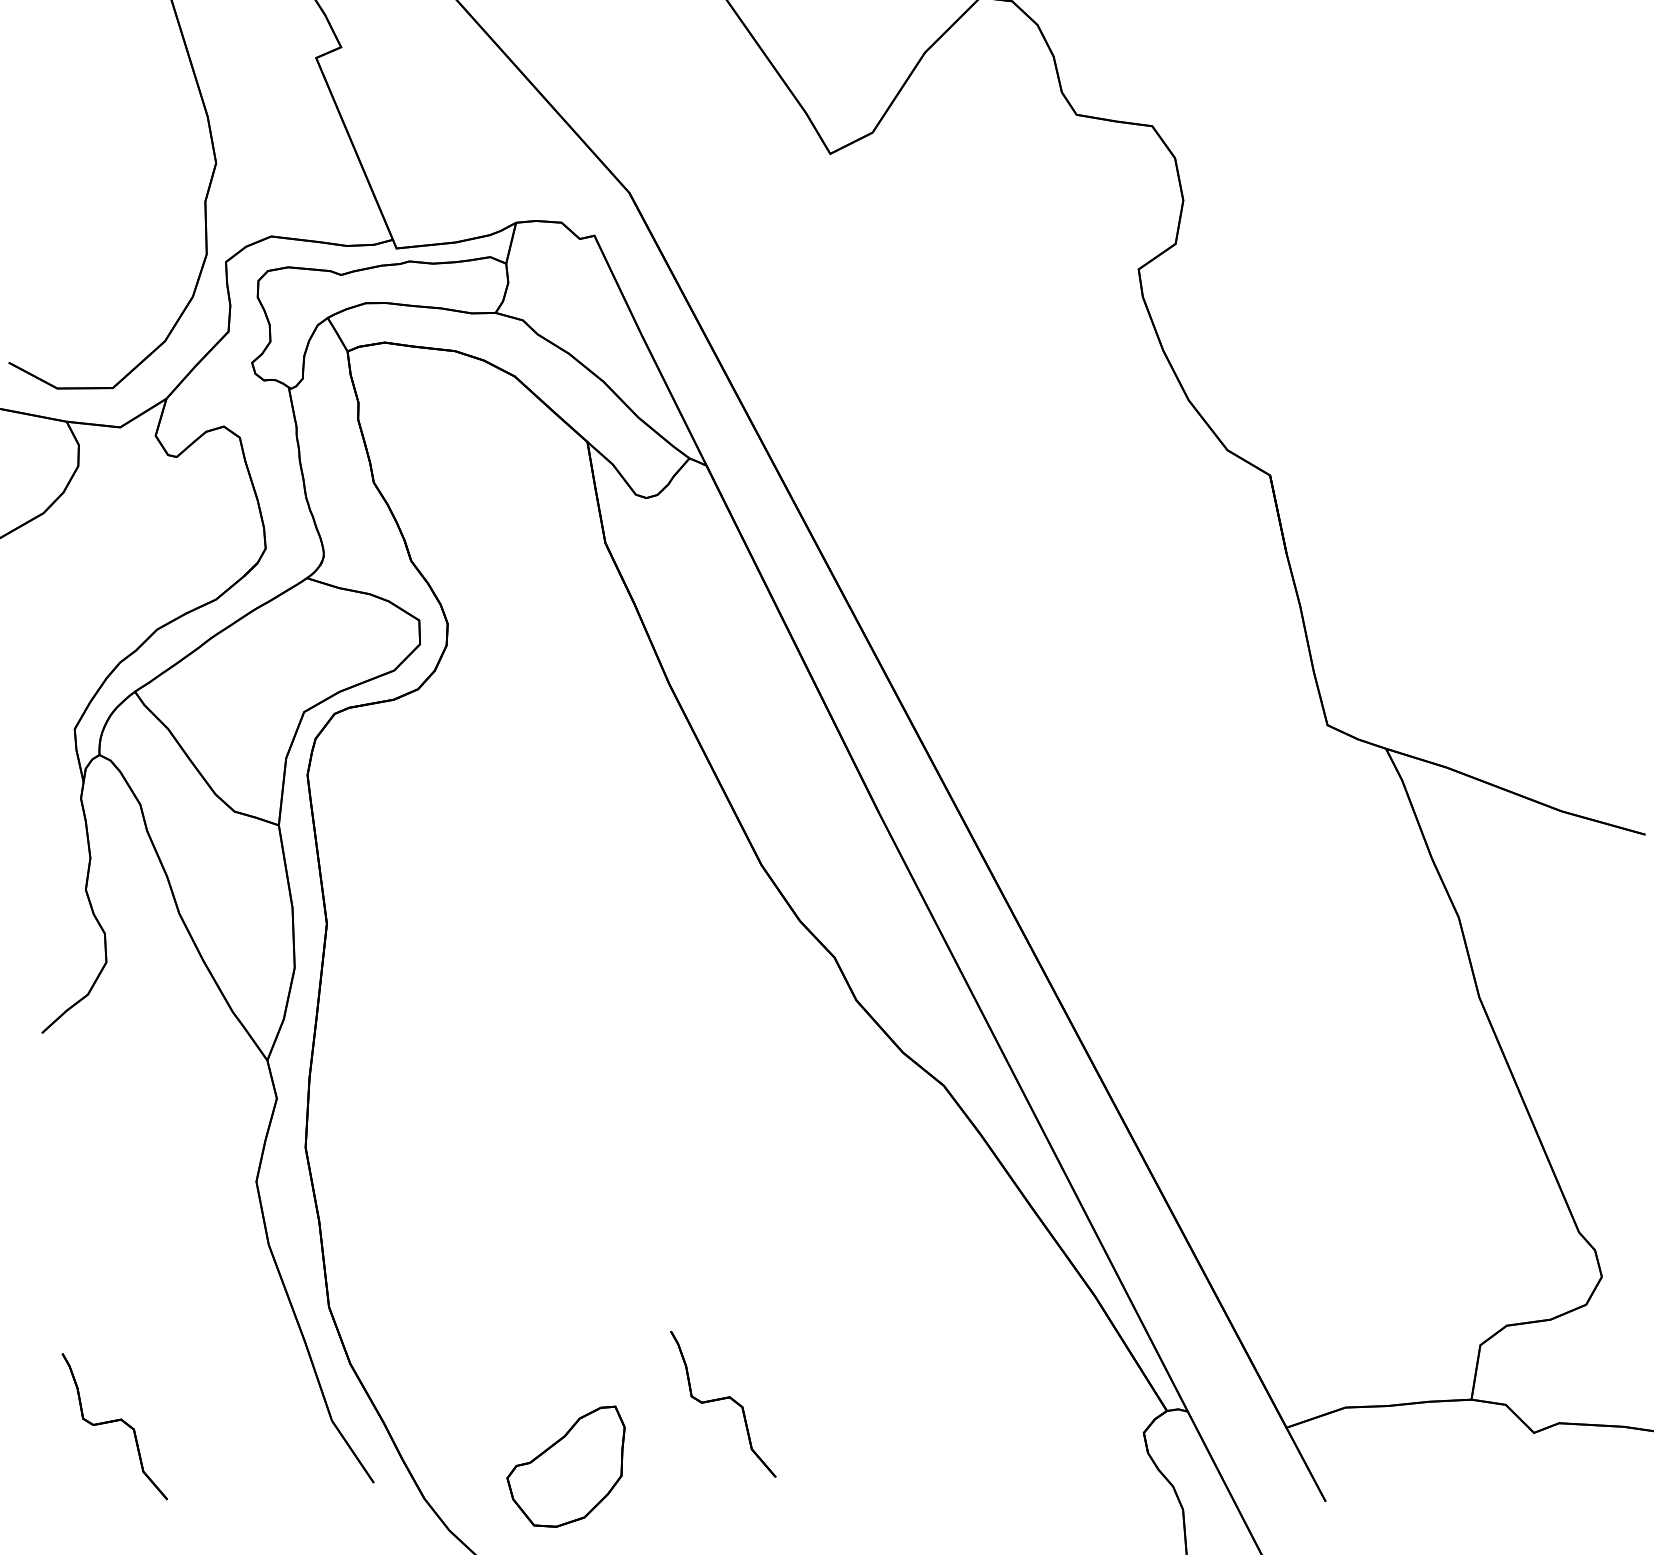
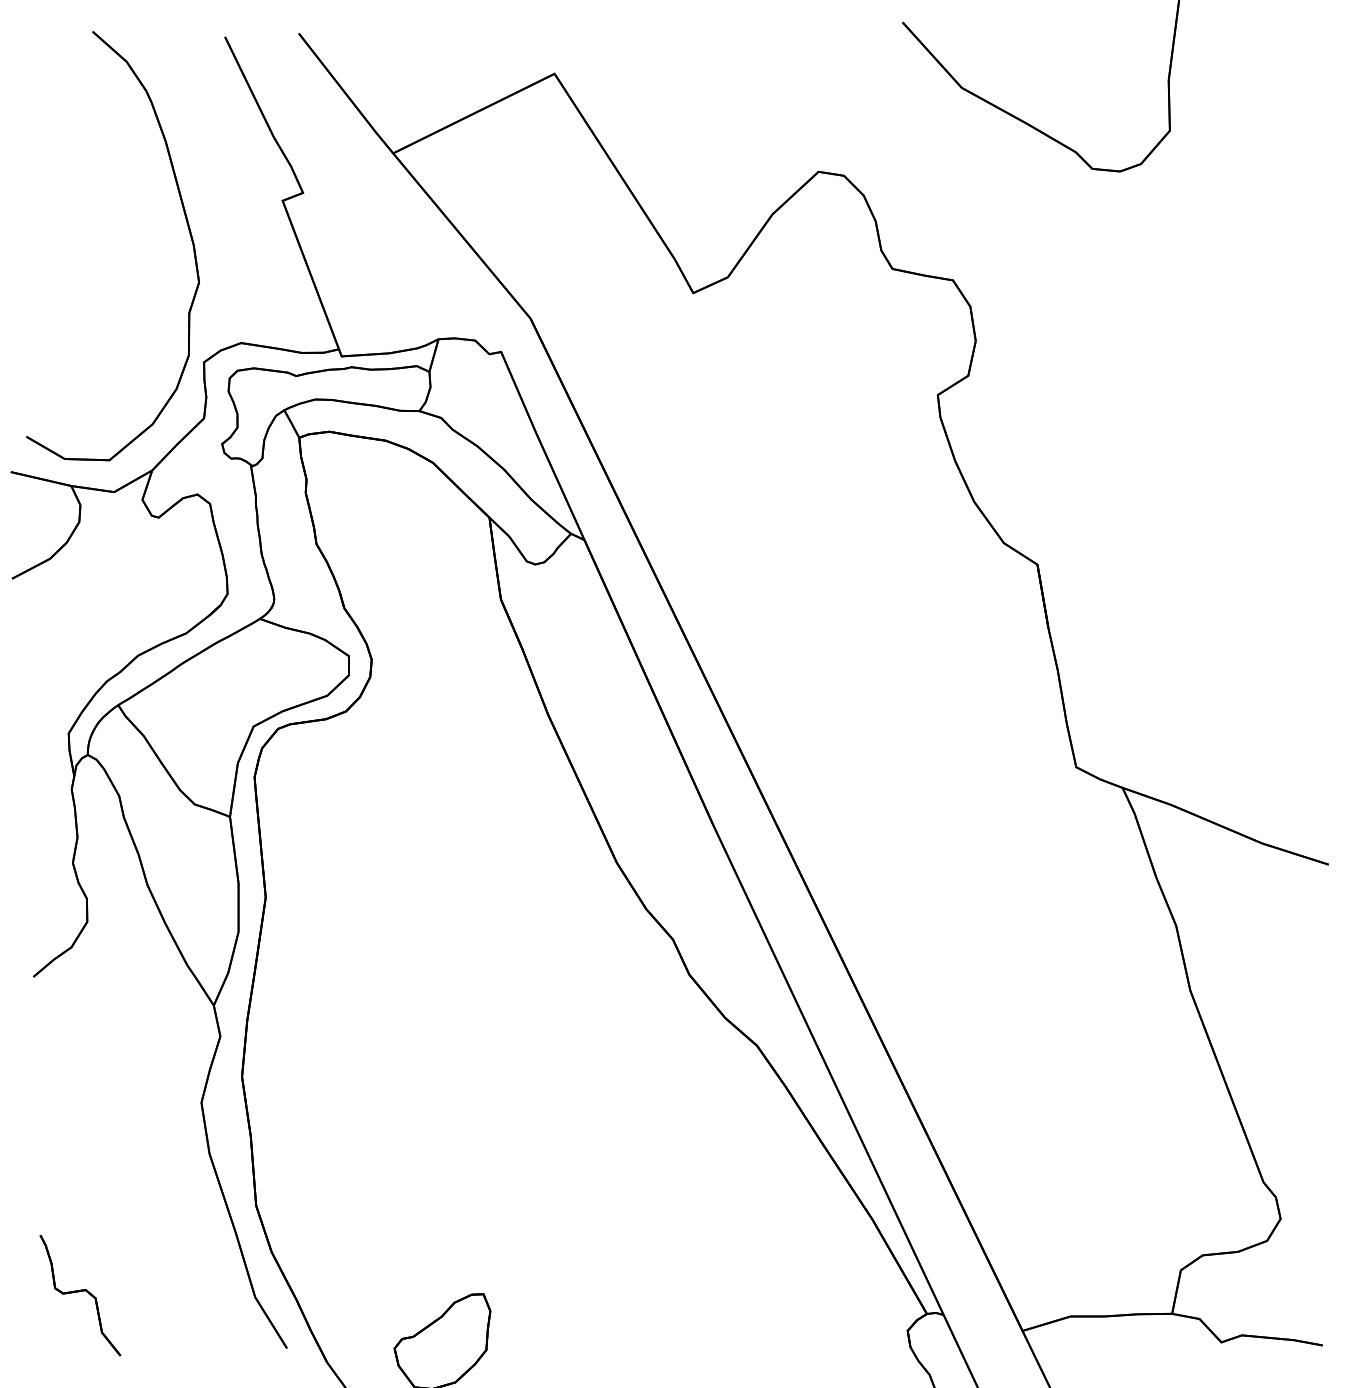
part: (723, 1404) -> (570, 1295), removed

